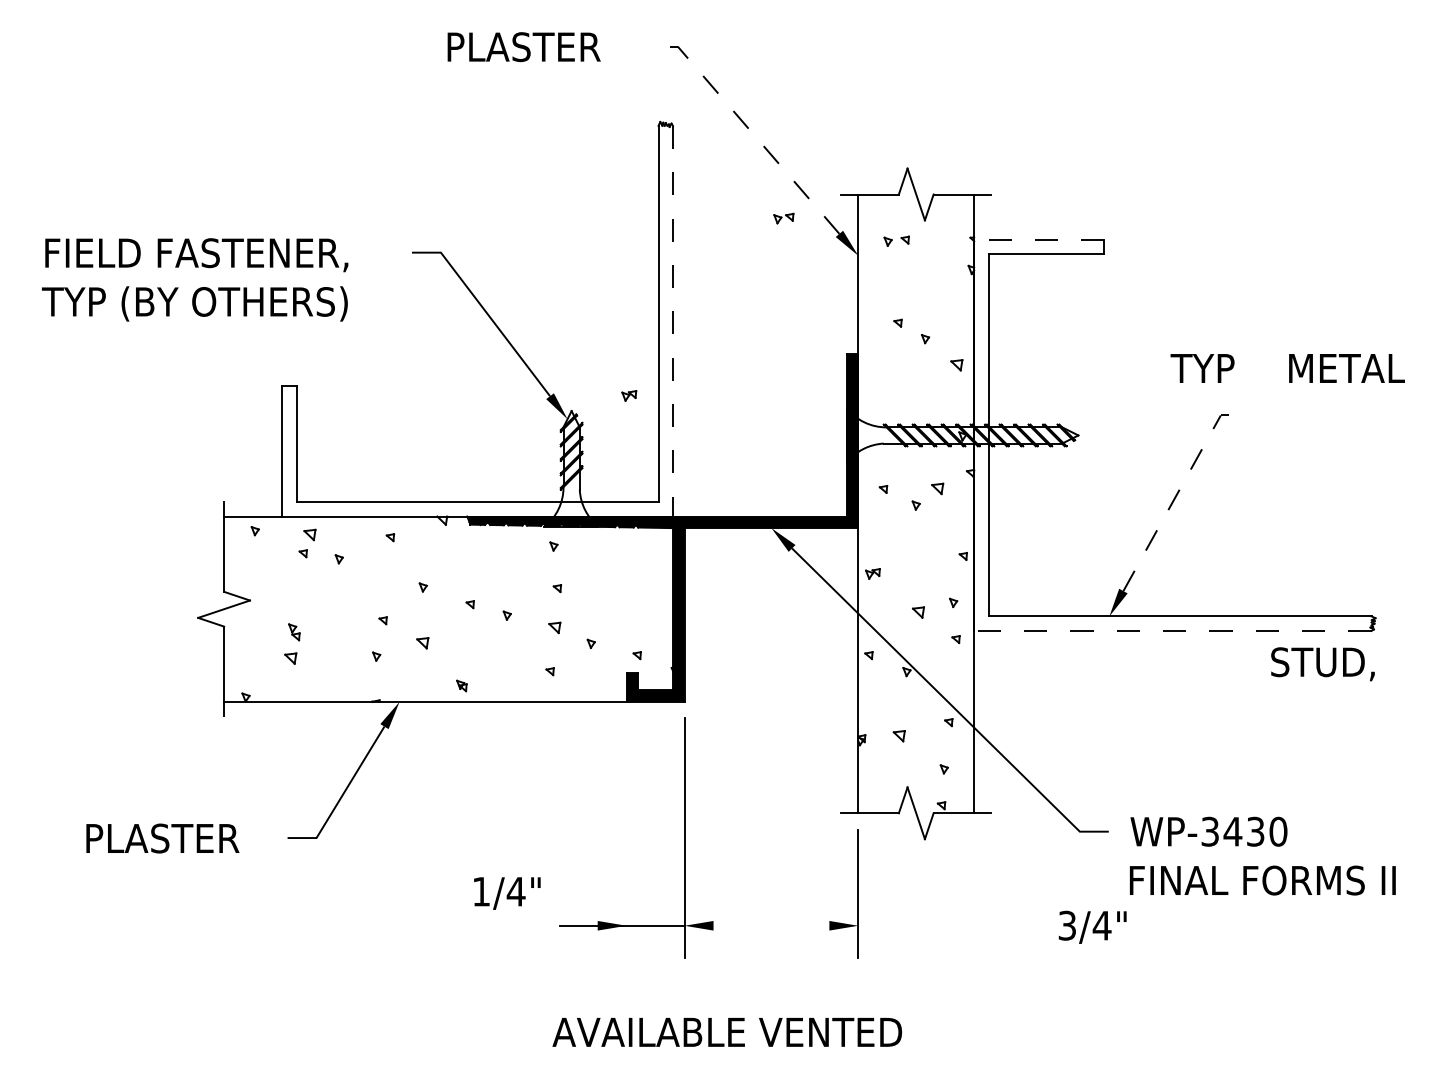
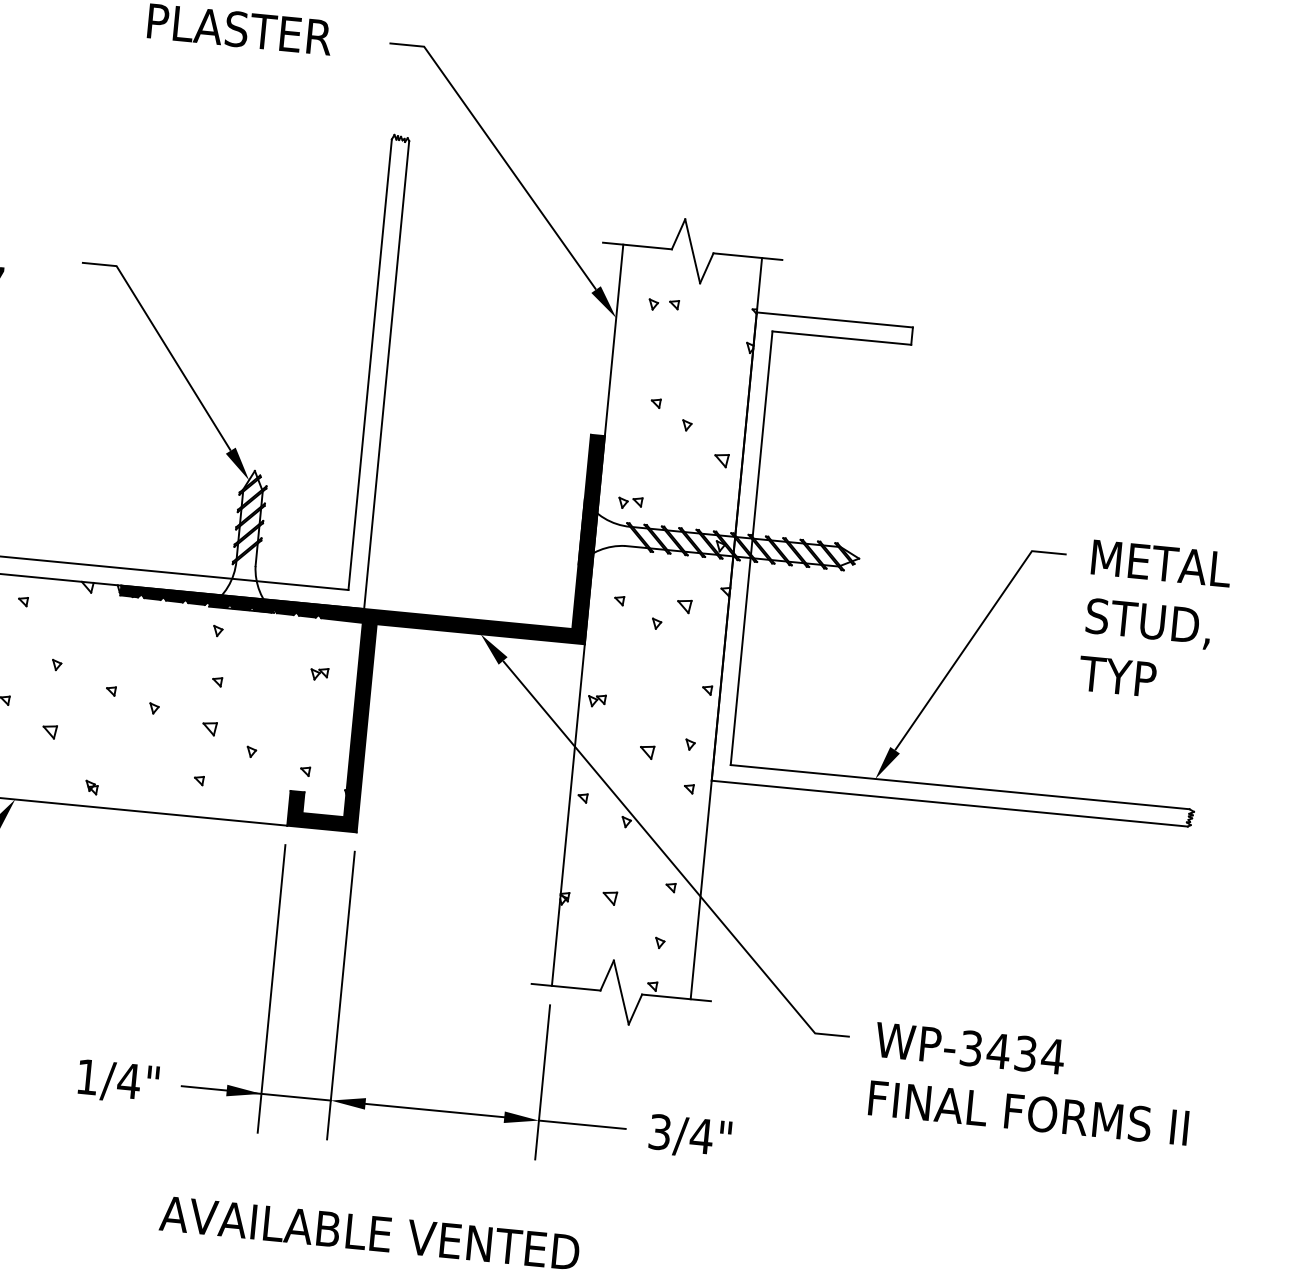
line: (748, 128) -> (499, 152), dashed -> solid
part: (783, 218) -> (630, 502), moved
line: (1038, 239) -> (833, 319), dashed -> solid
line: (673, 321) -> (387, 375), dashed -> solid
text: (1202, 368) -> (1117, 676), moved
text: (1346, 368) -> (1161, 563), moved
part: (629, 395) -> (319, 673), moved
line: (1179, 489) -> (973, 635), dashed -> solid
line: (1172, 630) -> (949, 803), dashed -> solid
text: (1322, 664) -> (1147, 623), moved
text: (1278, 831) -> (1053, 1056), WP-3430 -> WP-3434
line: (626, 838) -> (271, 989), added
text: (507, 893) -> (118, 1082), moved
line: (771, 925) -> (434, 1110), added
line: (894, 925) -> (582, 1124), added
text: (1092, 926) -> (690, 1136), moved

